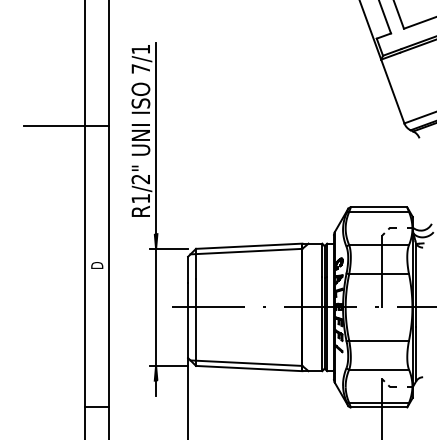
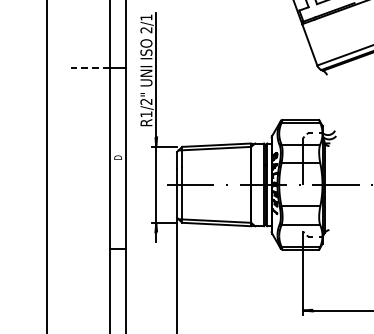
text: (140, 69) -> (146, 30), 7/1 -> 2/1
line: (54, 126) -> (90, 67), solid -> dashed

